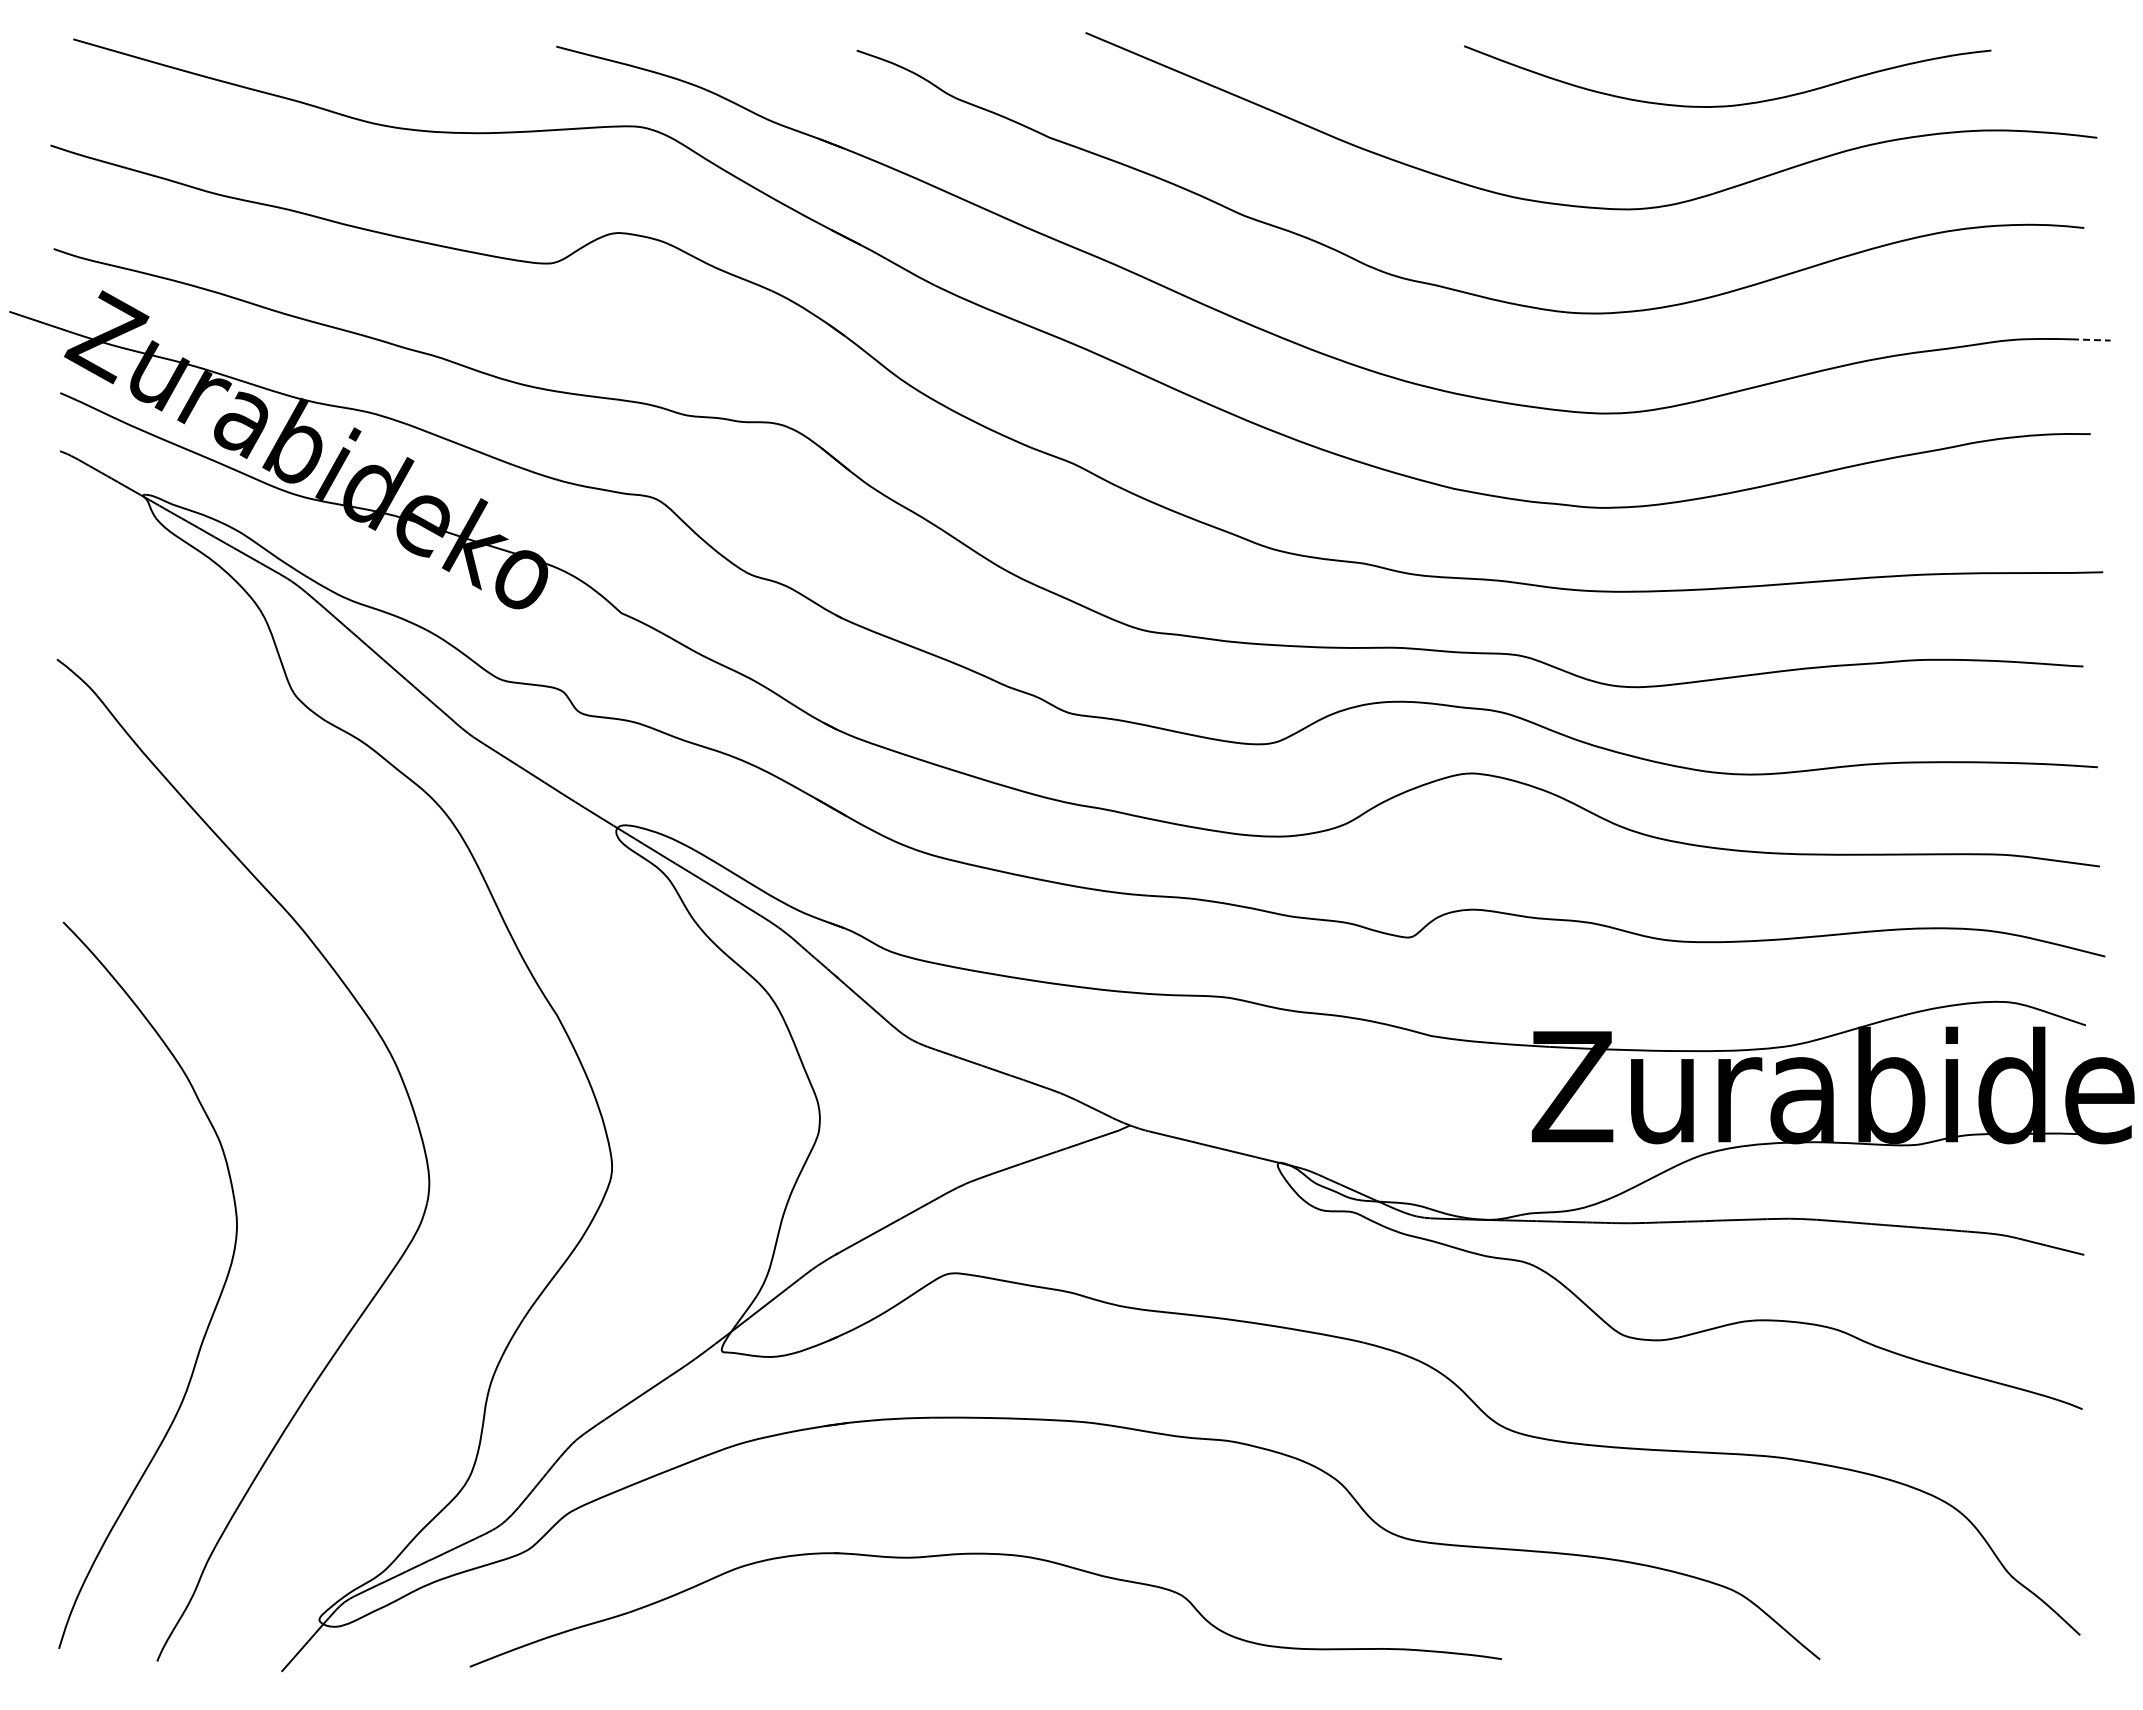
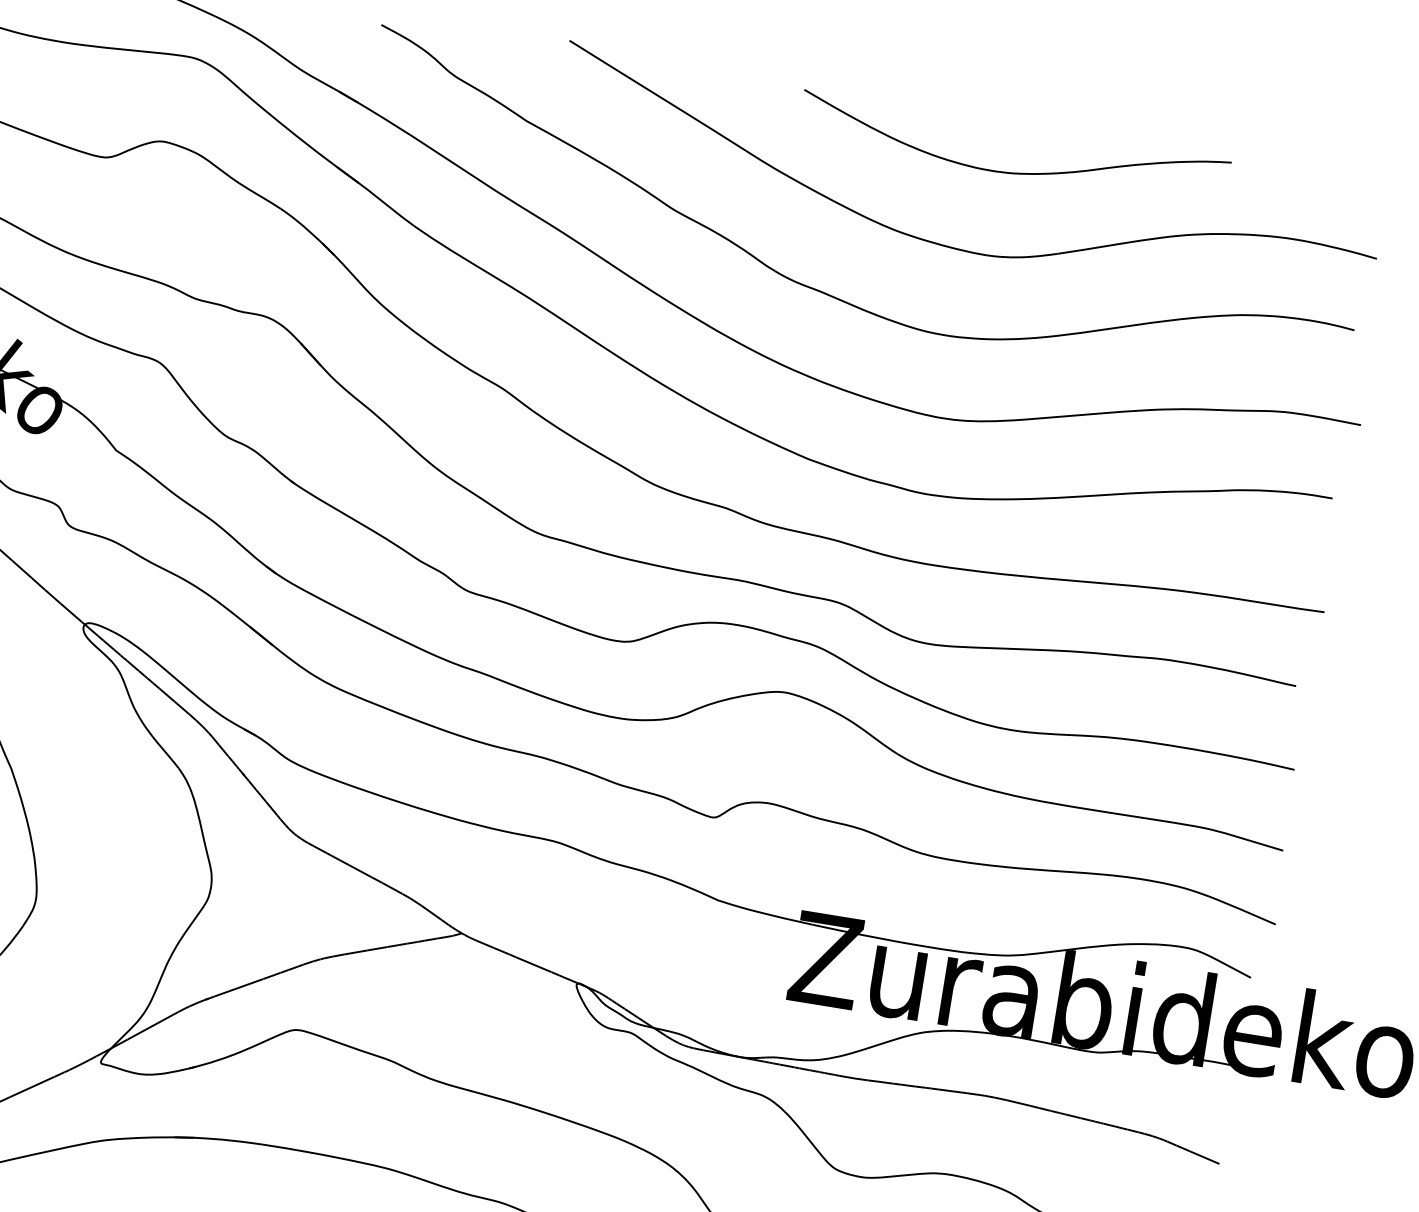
curve: (1732, 104) -> (1014, 172), moved
line: (2091, 339) -> (1345, 421), dashed -> solid

